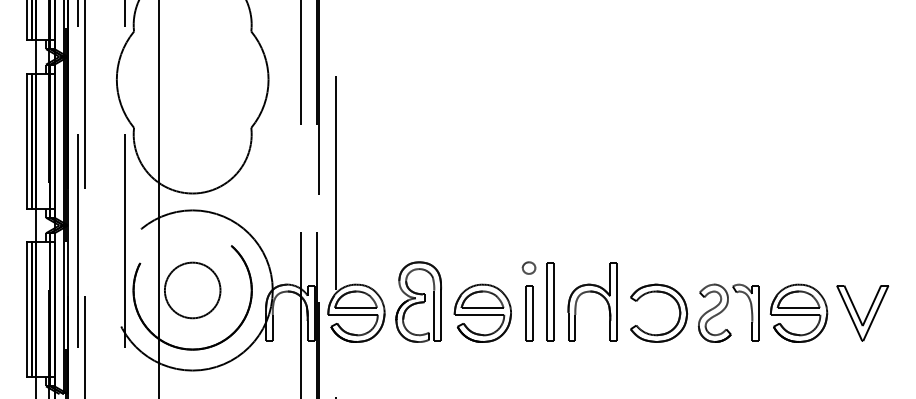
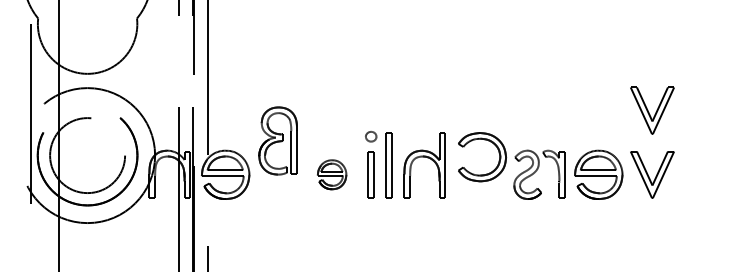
part: (862, 237) -> (652, 110), added
circle: (192, 290) -> (87, 155), size x1.6
part: (672, 298) -> (493, 144), moved
part: (418, 301) -> (277, 140), moved
part: (482, 312) -> (331, 174), size x0.6

